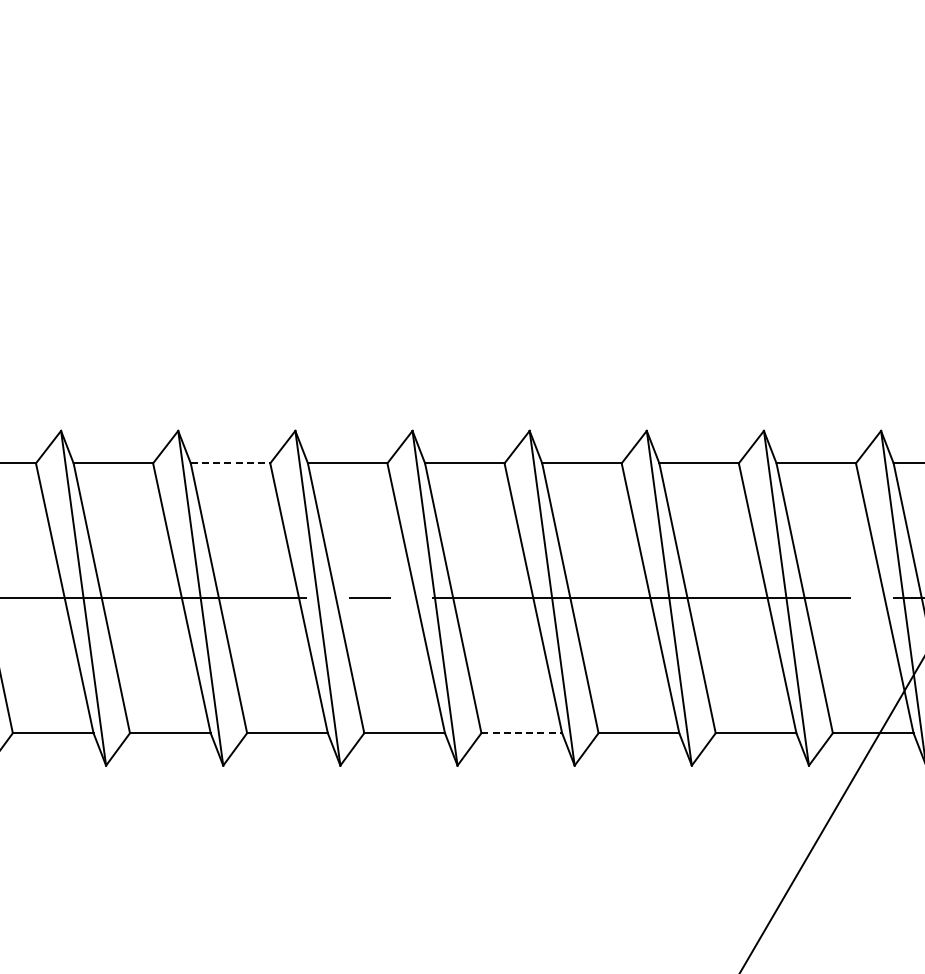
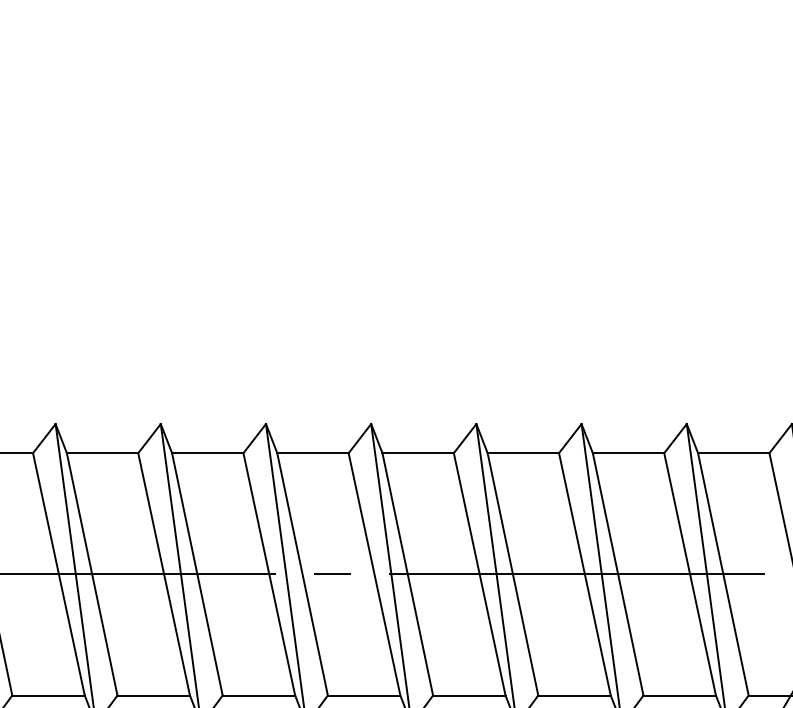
line: (230, 463) -> (207, 453), dashed -> solid
line: (522, 733) -> (469, 695), dashed -> solid

